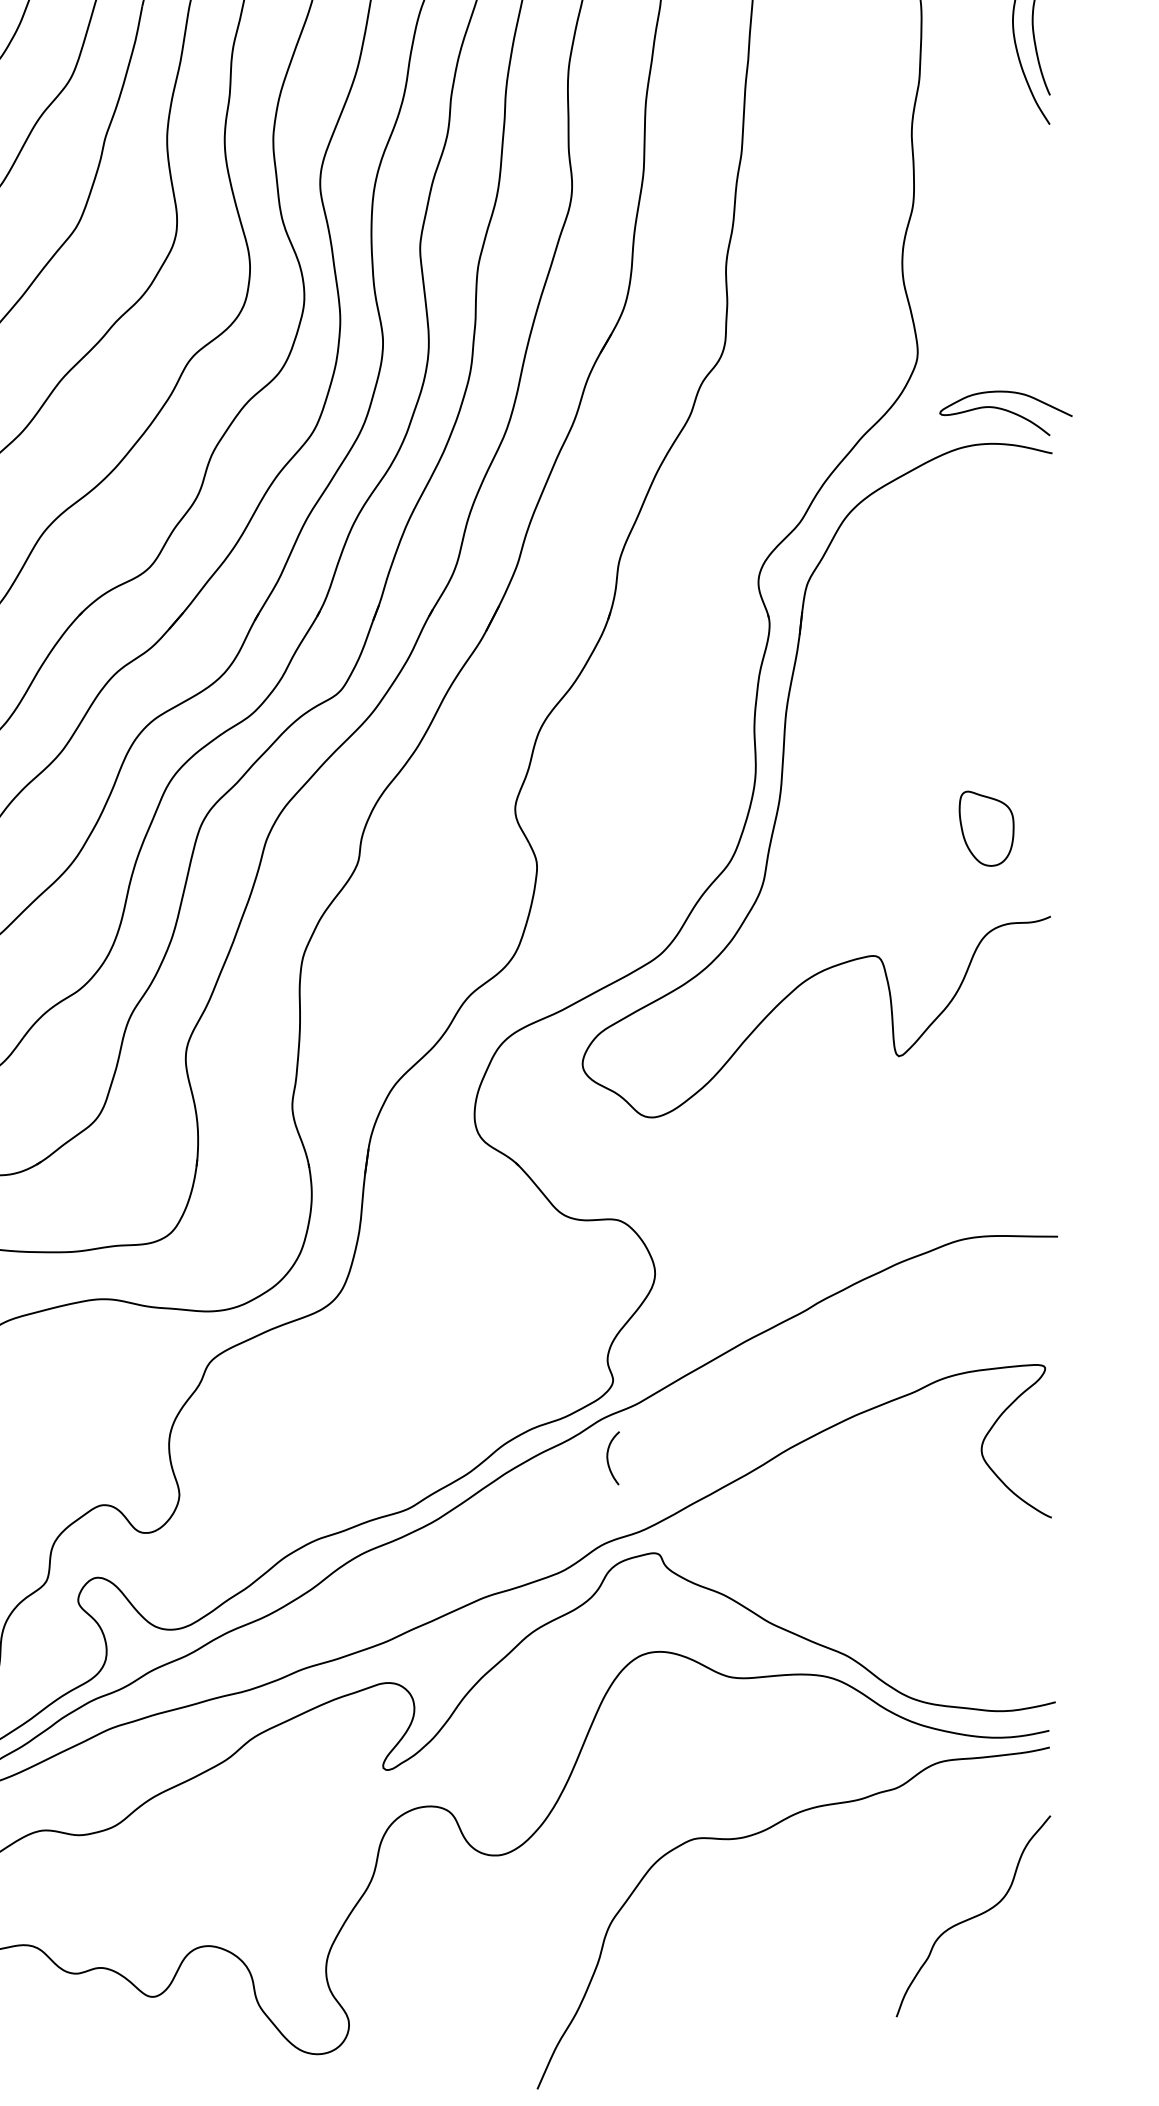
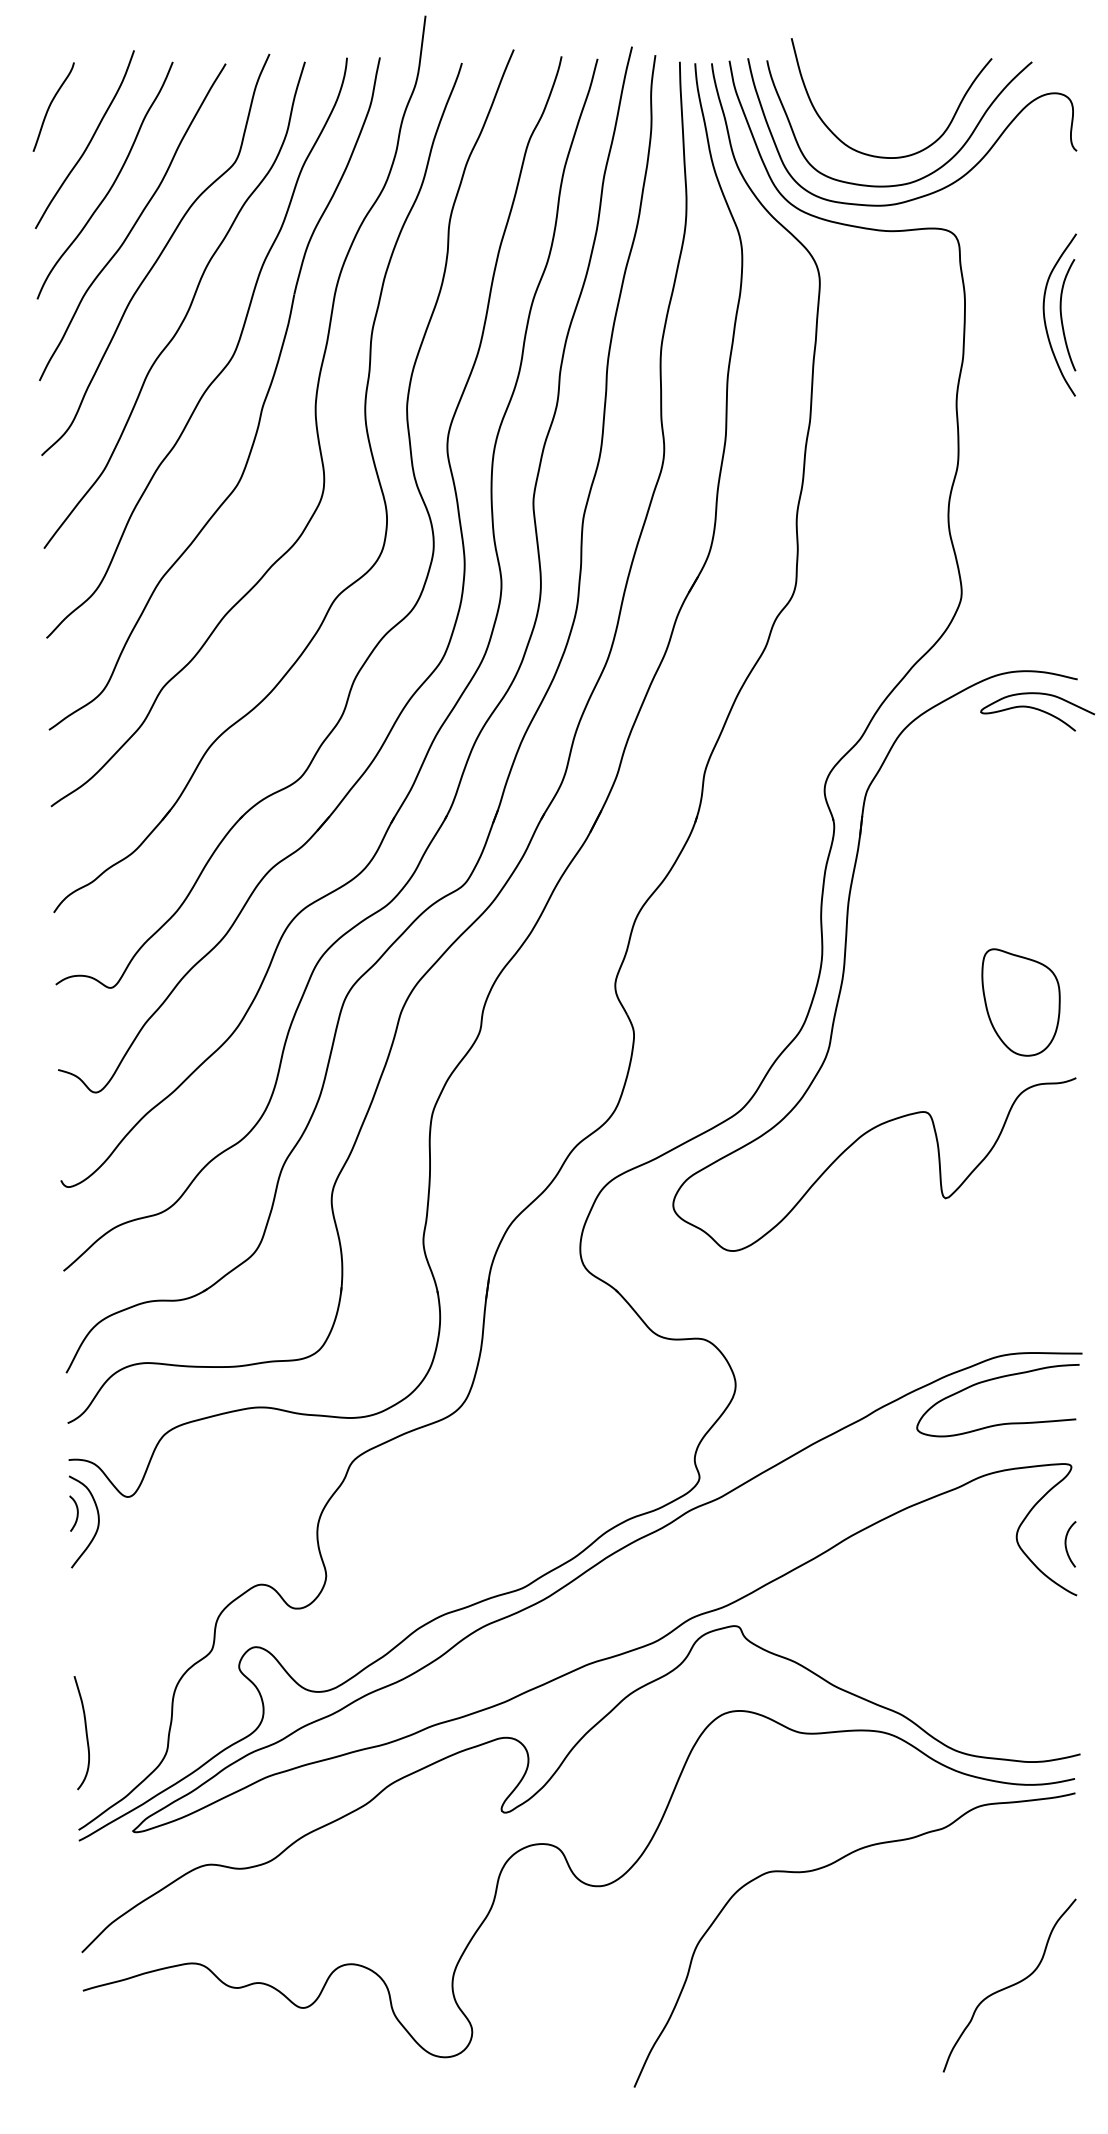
curve: (1005, 411) -> (1037, 710), moved
part: (986, 828) -> (1020, 1002), size x1.67
curve: (953, 1267) -> (992, 1380), added
curve: (608, 1458) -> (1066, 1544), moved
curve: (973, 1916) -> (1009, 1985), moved

